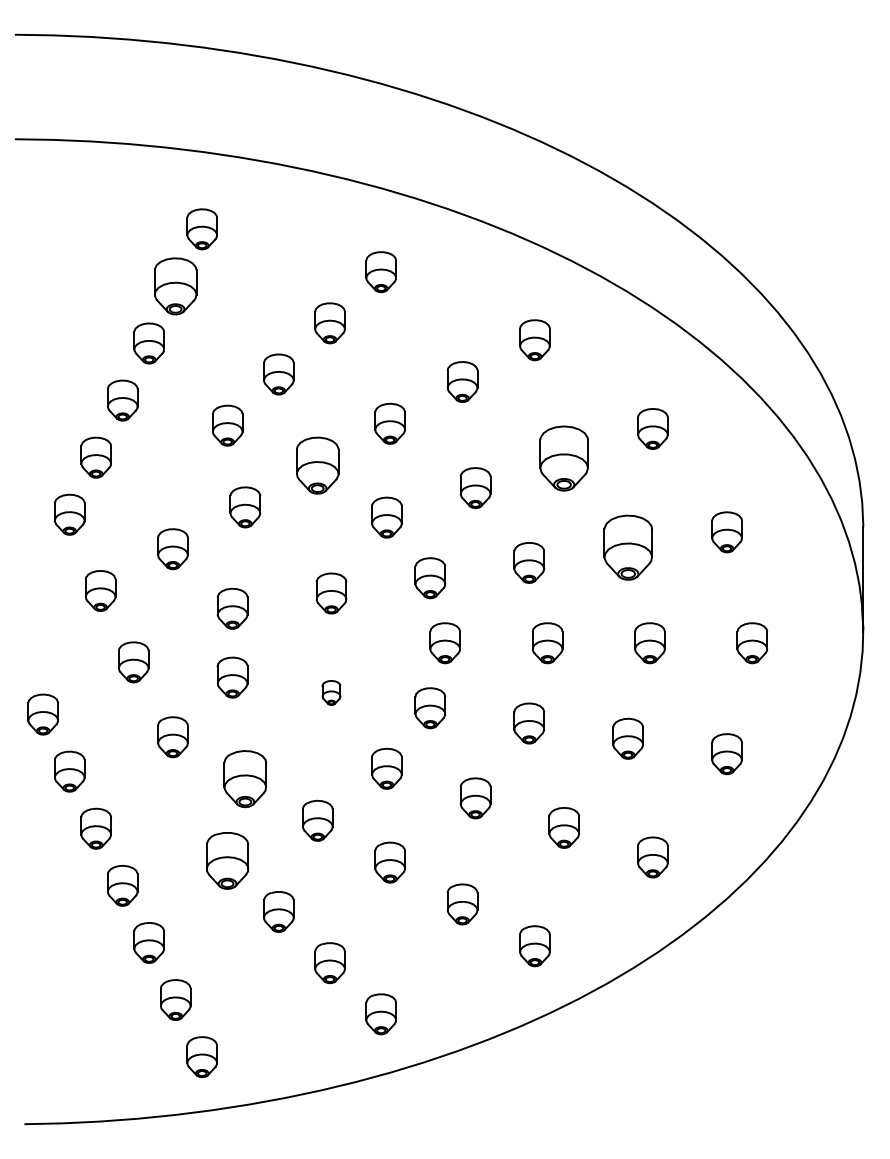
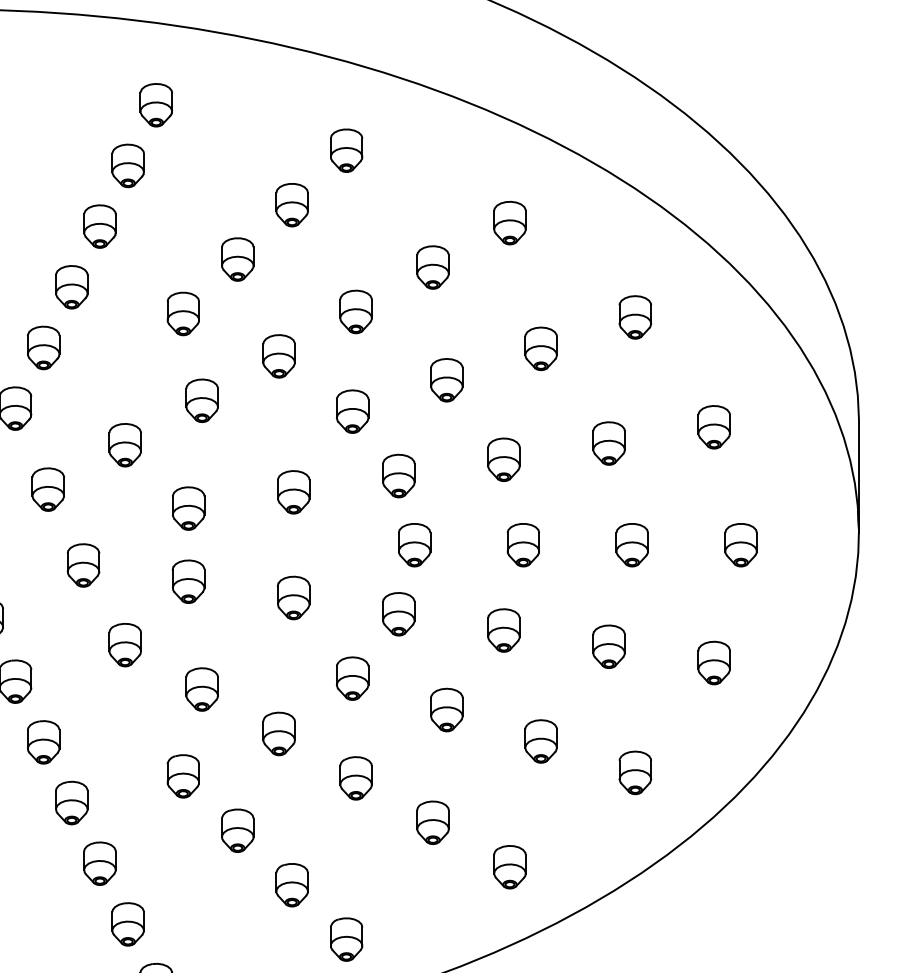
part: (175, 286) -> (127, 166), size x0.71
part: (564, 458) -> (541, 348), size x0.62
part: (317, 465) -> (278, 356), size x0.71
part: (627, 547) -> (608, 443), size x0.62
part: (331, 692) -> (293, 597), size x1.67
part: (245, 778) -> (202, 688), size x0.71
part: (227, 860) -> (183, 776), size x0.71

